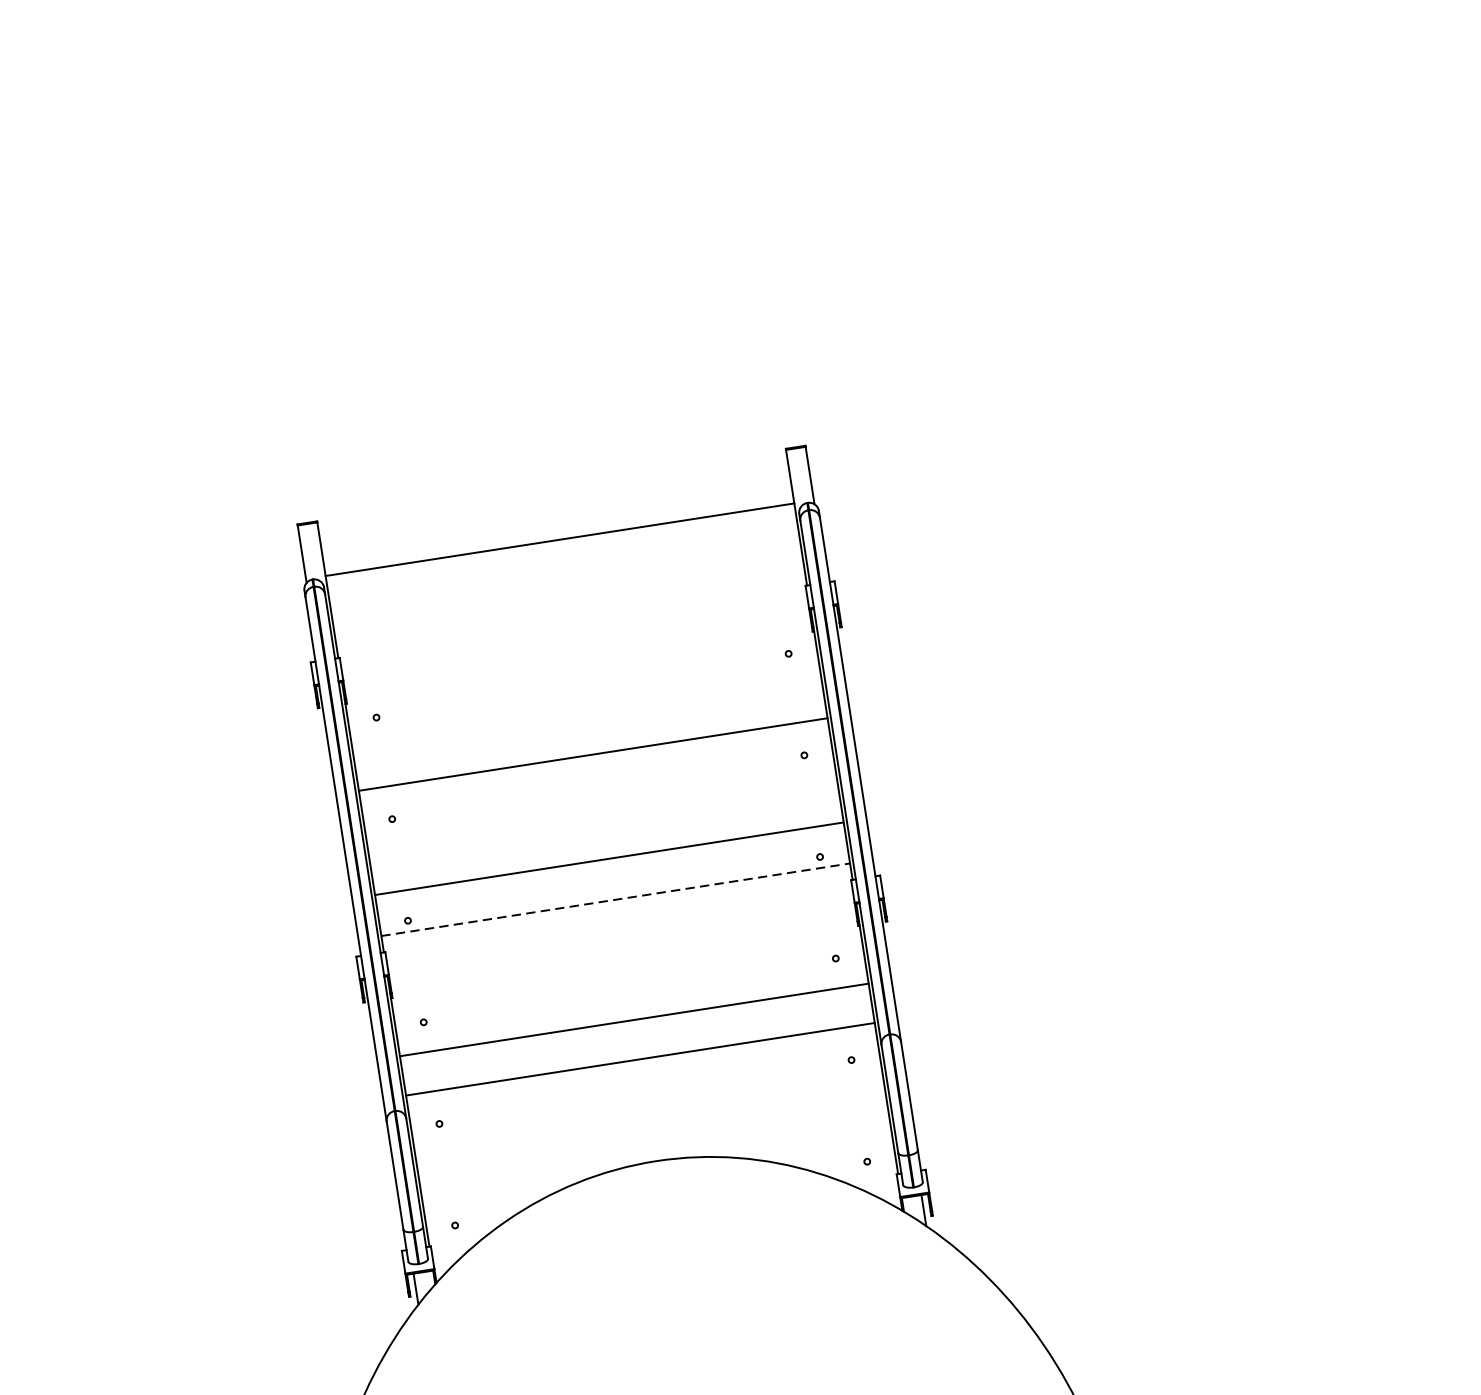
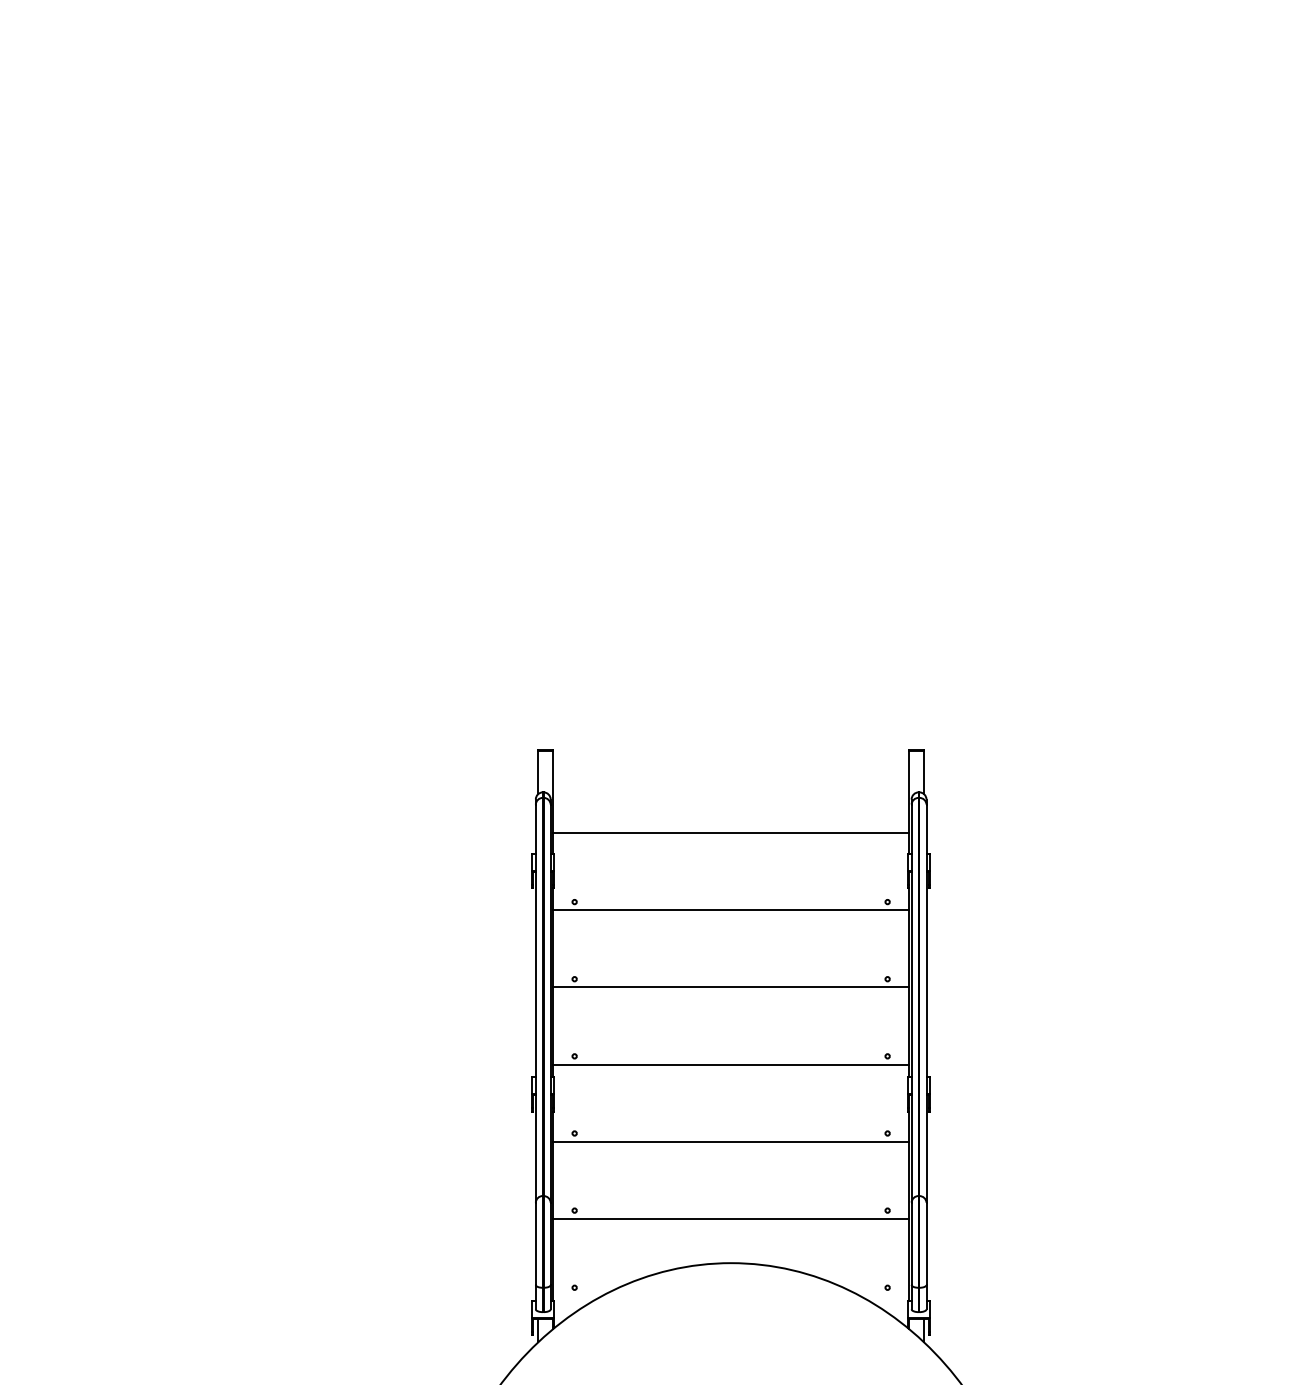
line: (560, 540) -> (731, 833), moved
line: (593, 754) -> (731, 910), moved
line: (609, 858) -> (731, 987), moved
line: (616, 899) -> (731, 1064), dashed -> solid
line: (634, 1019) -> (731, 1218), moved
line: (640, 1058) -> (731, 1141), moved

